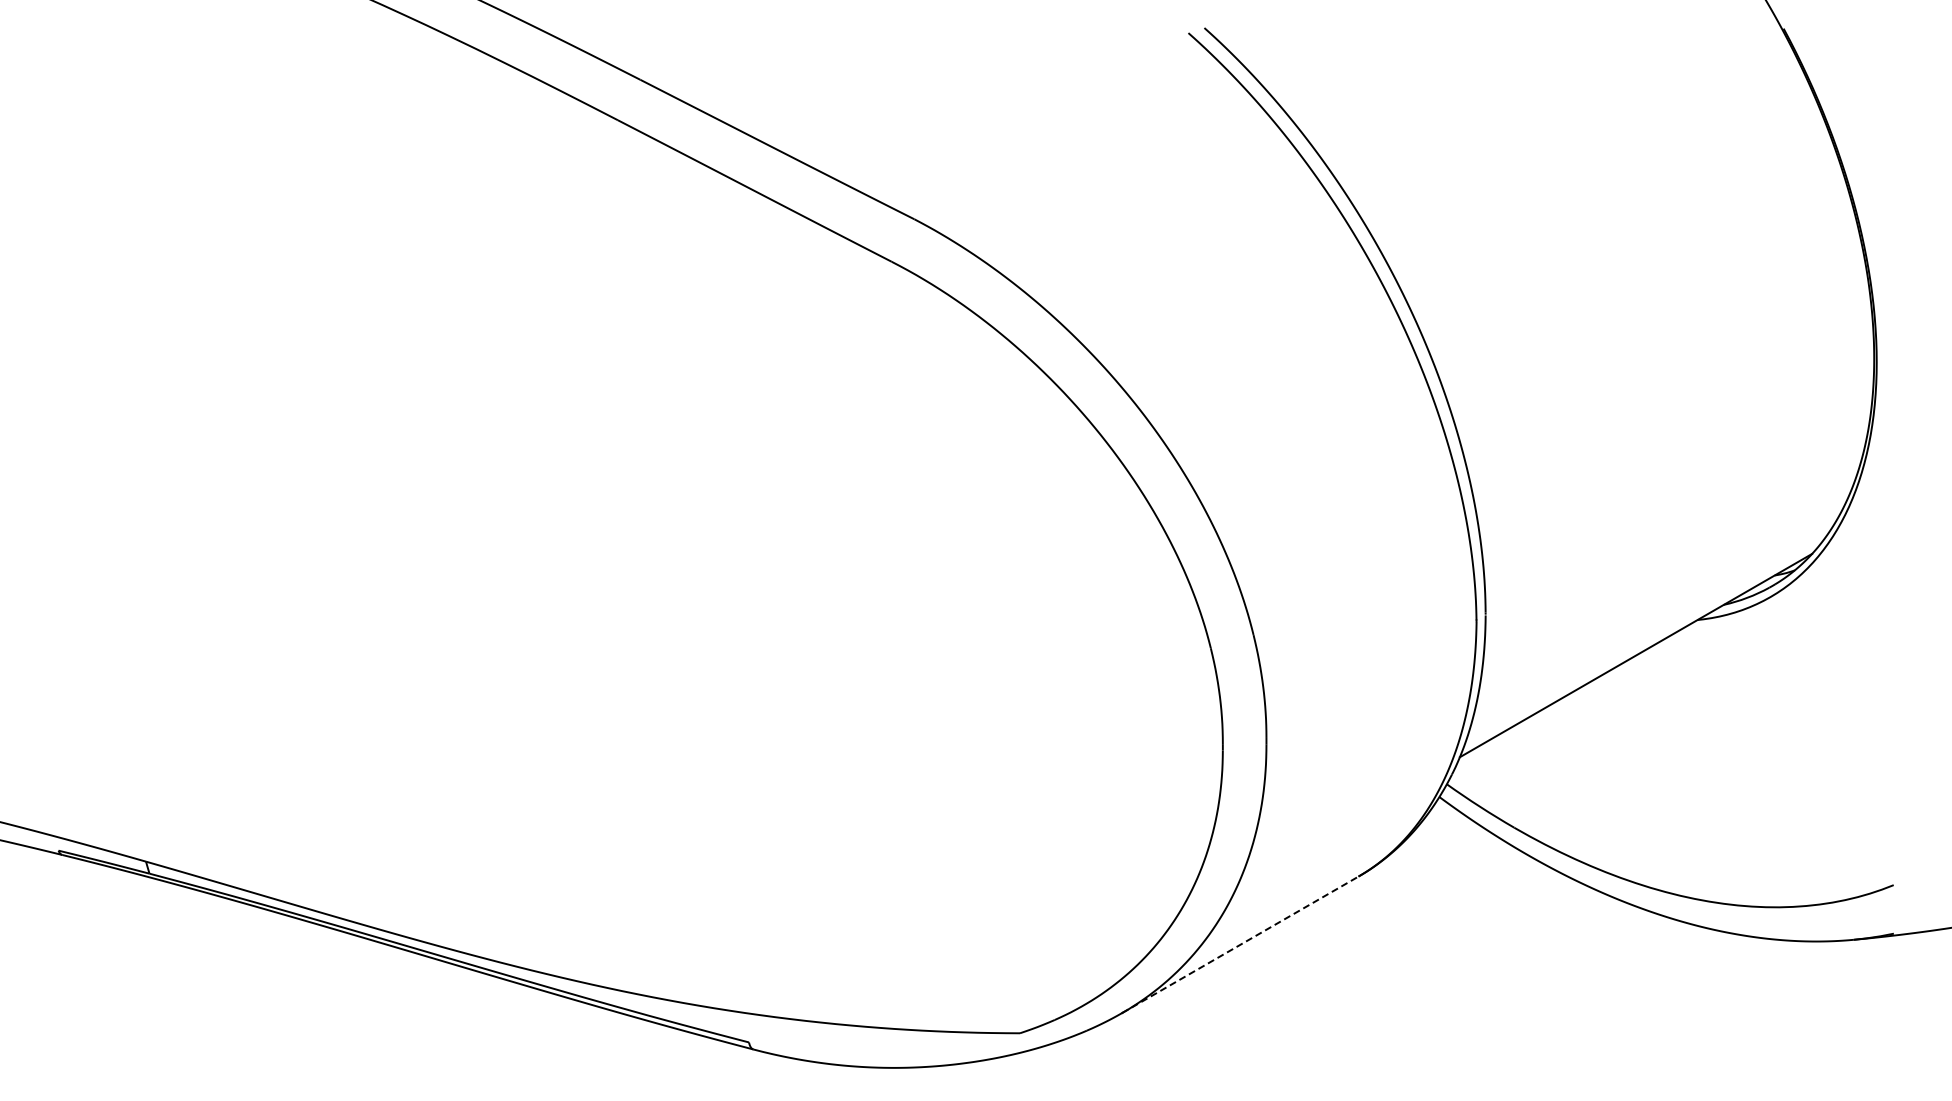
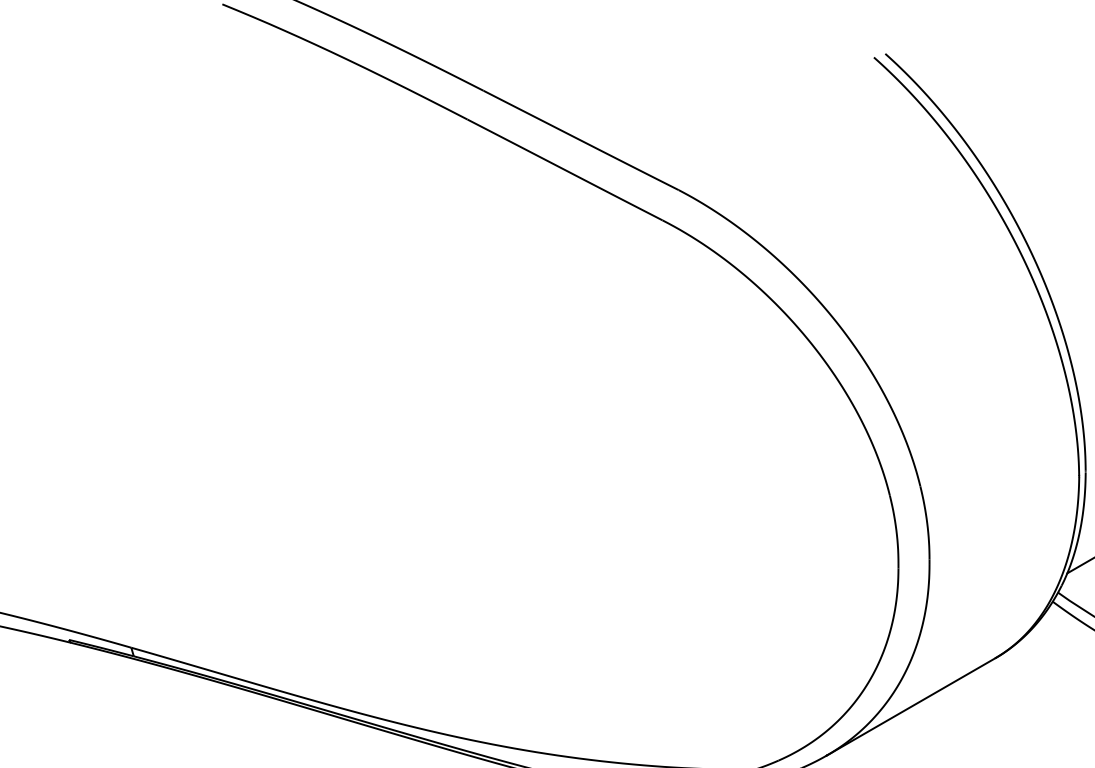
line: (1240, 944) -> (911, 706), dashed -> solid

